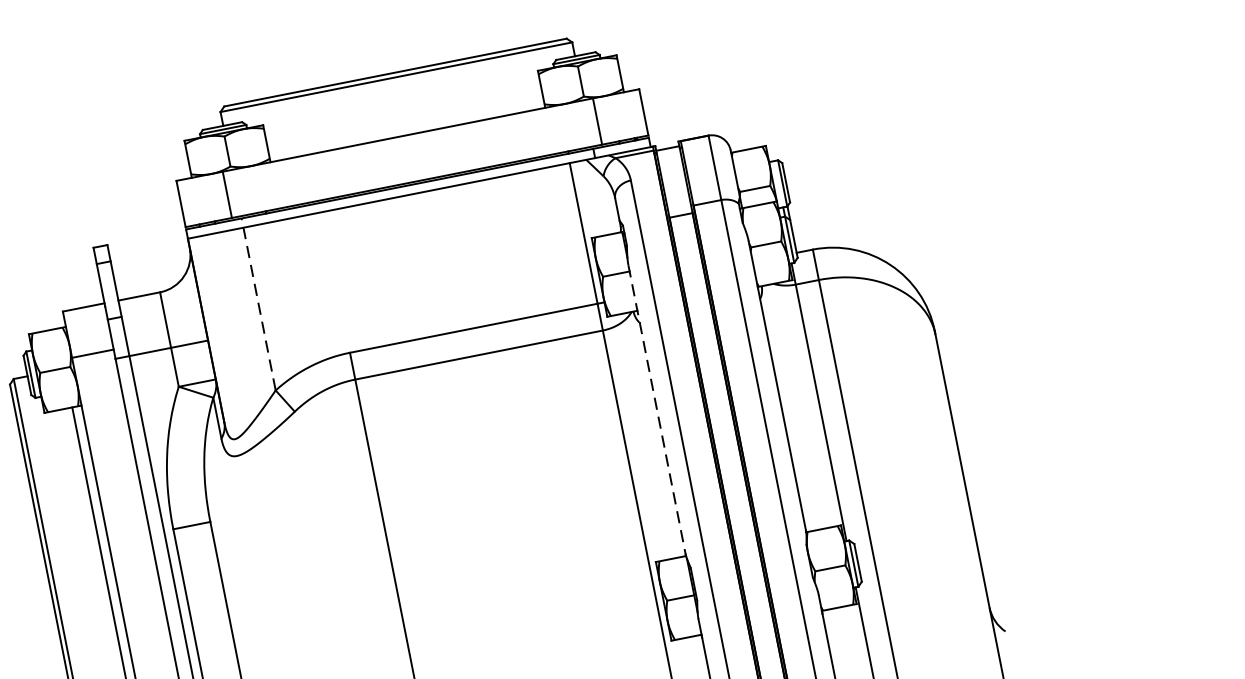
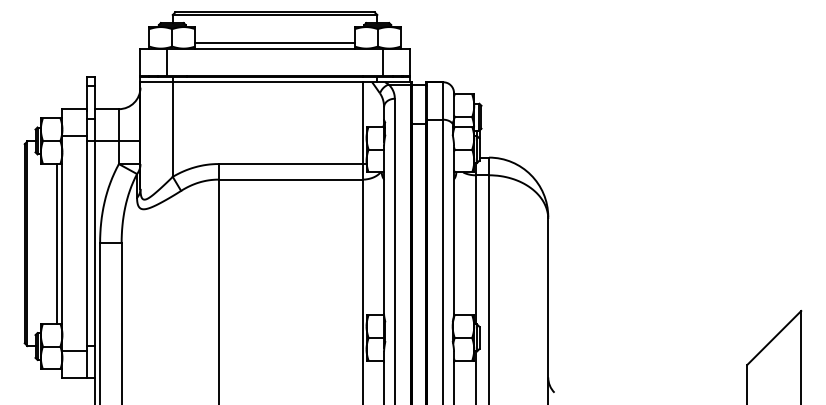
line: (405, 126) -> (274, 43), added
line: (258, 303) -> (172, 126), dashed -> solid
line: (657, 410) -> (384, 230), dashed -> solid

